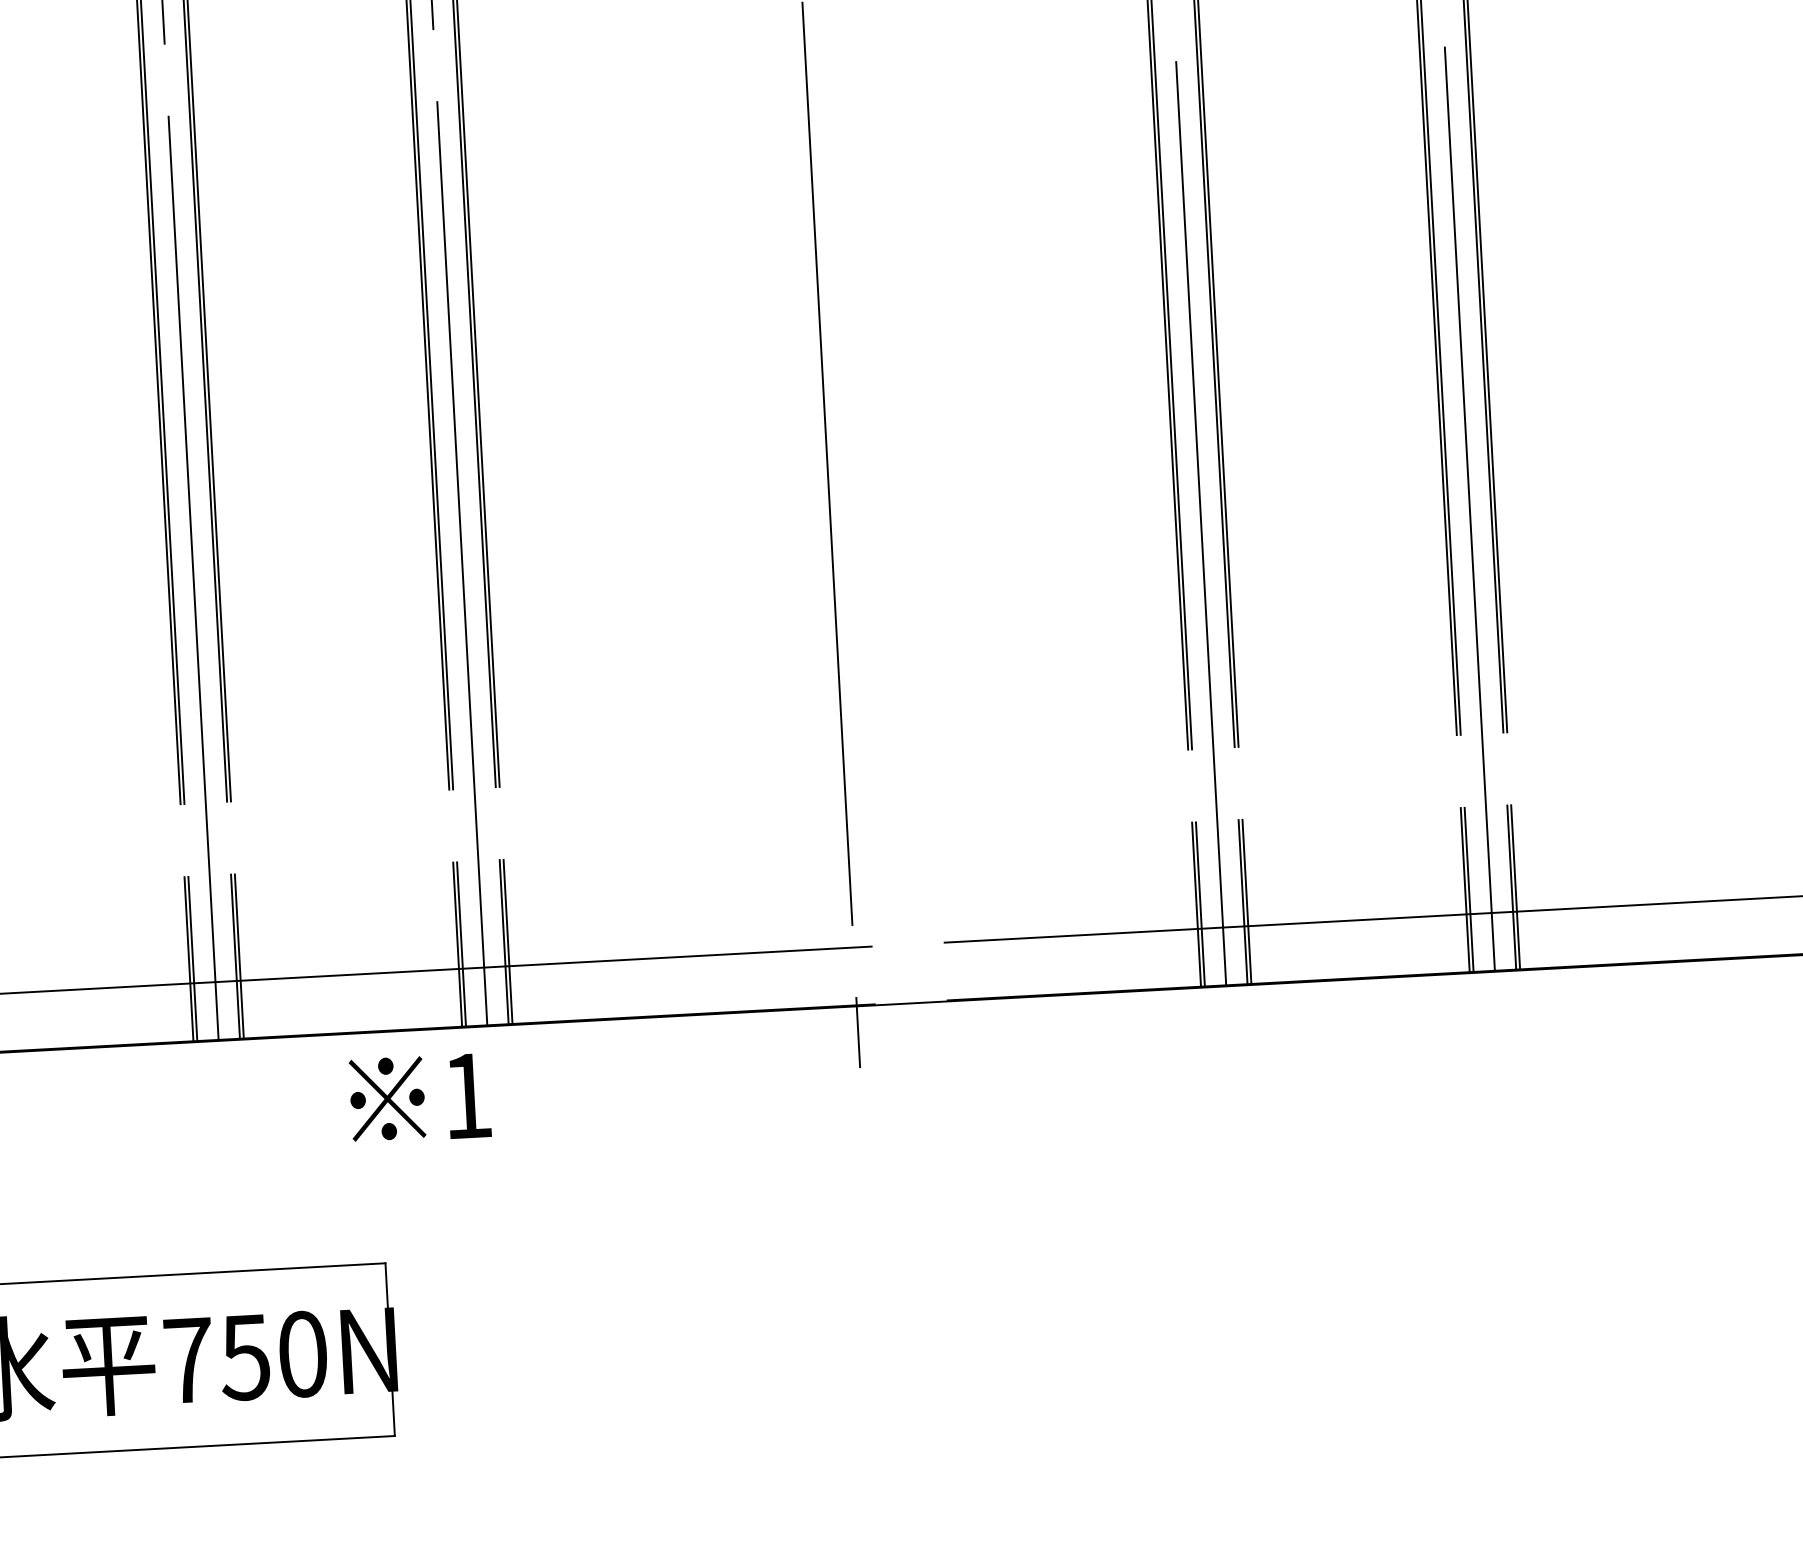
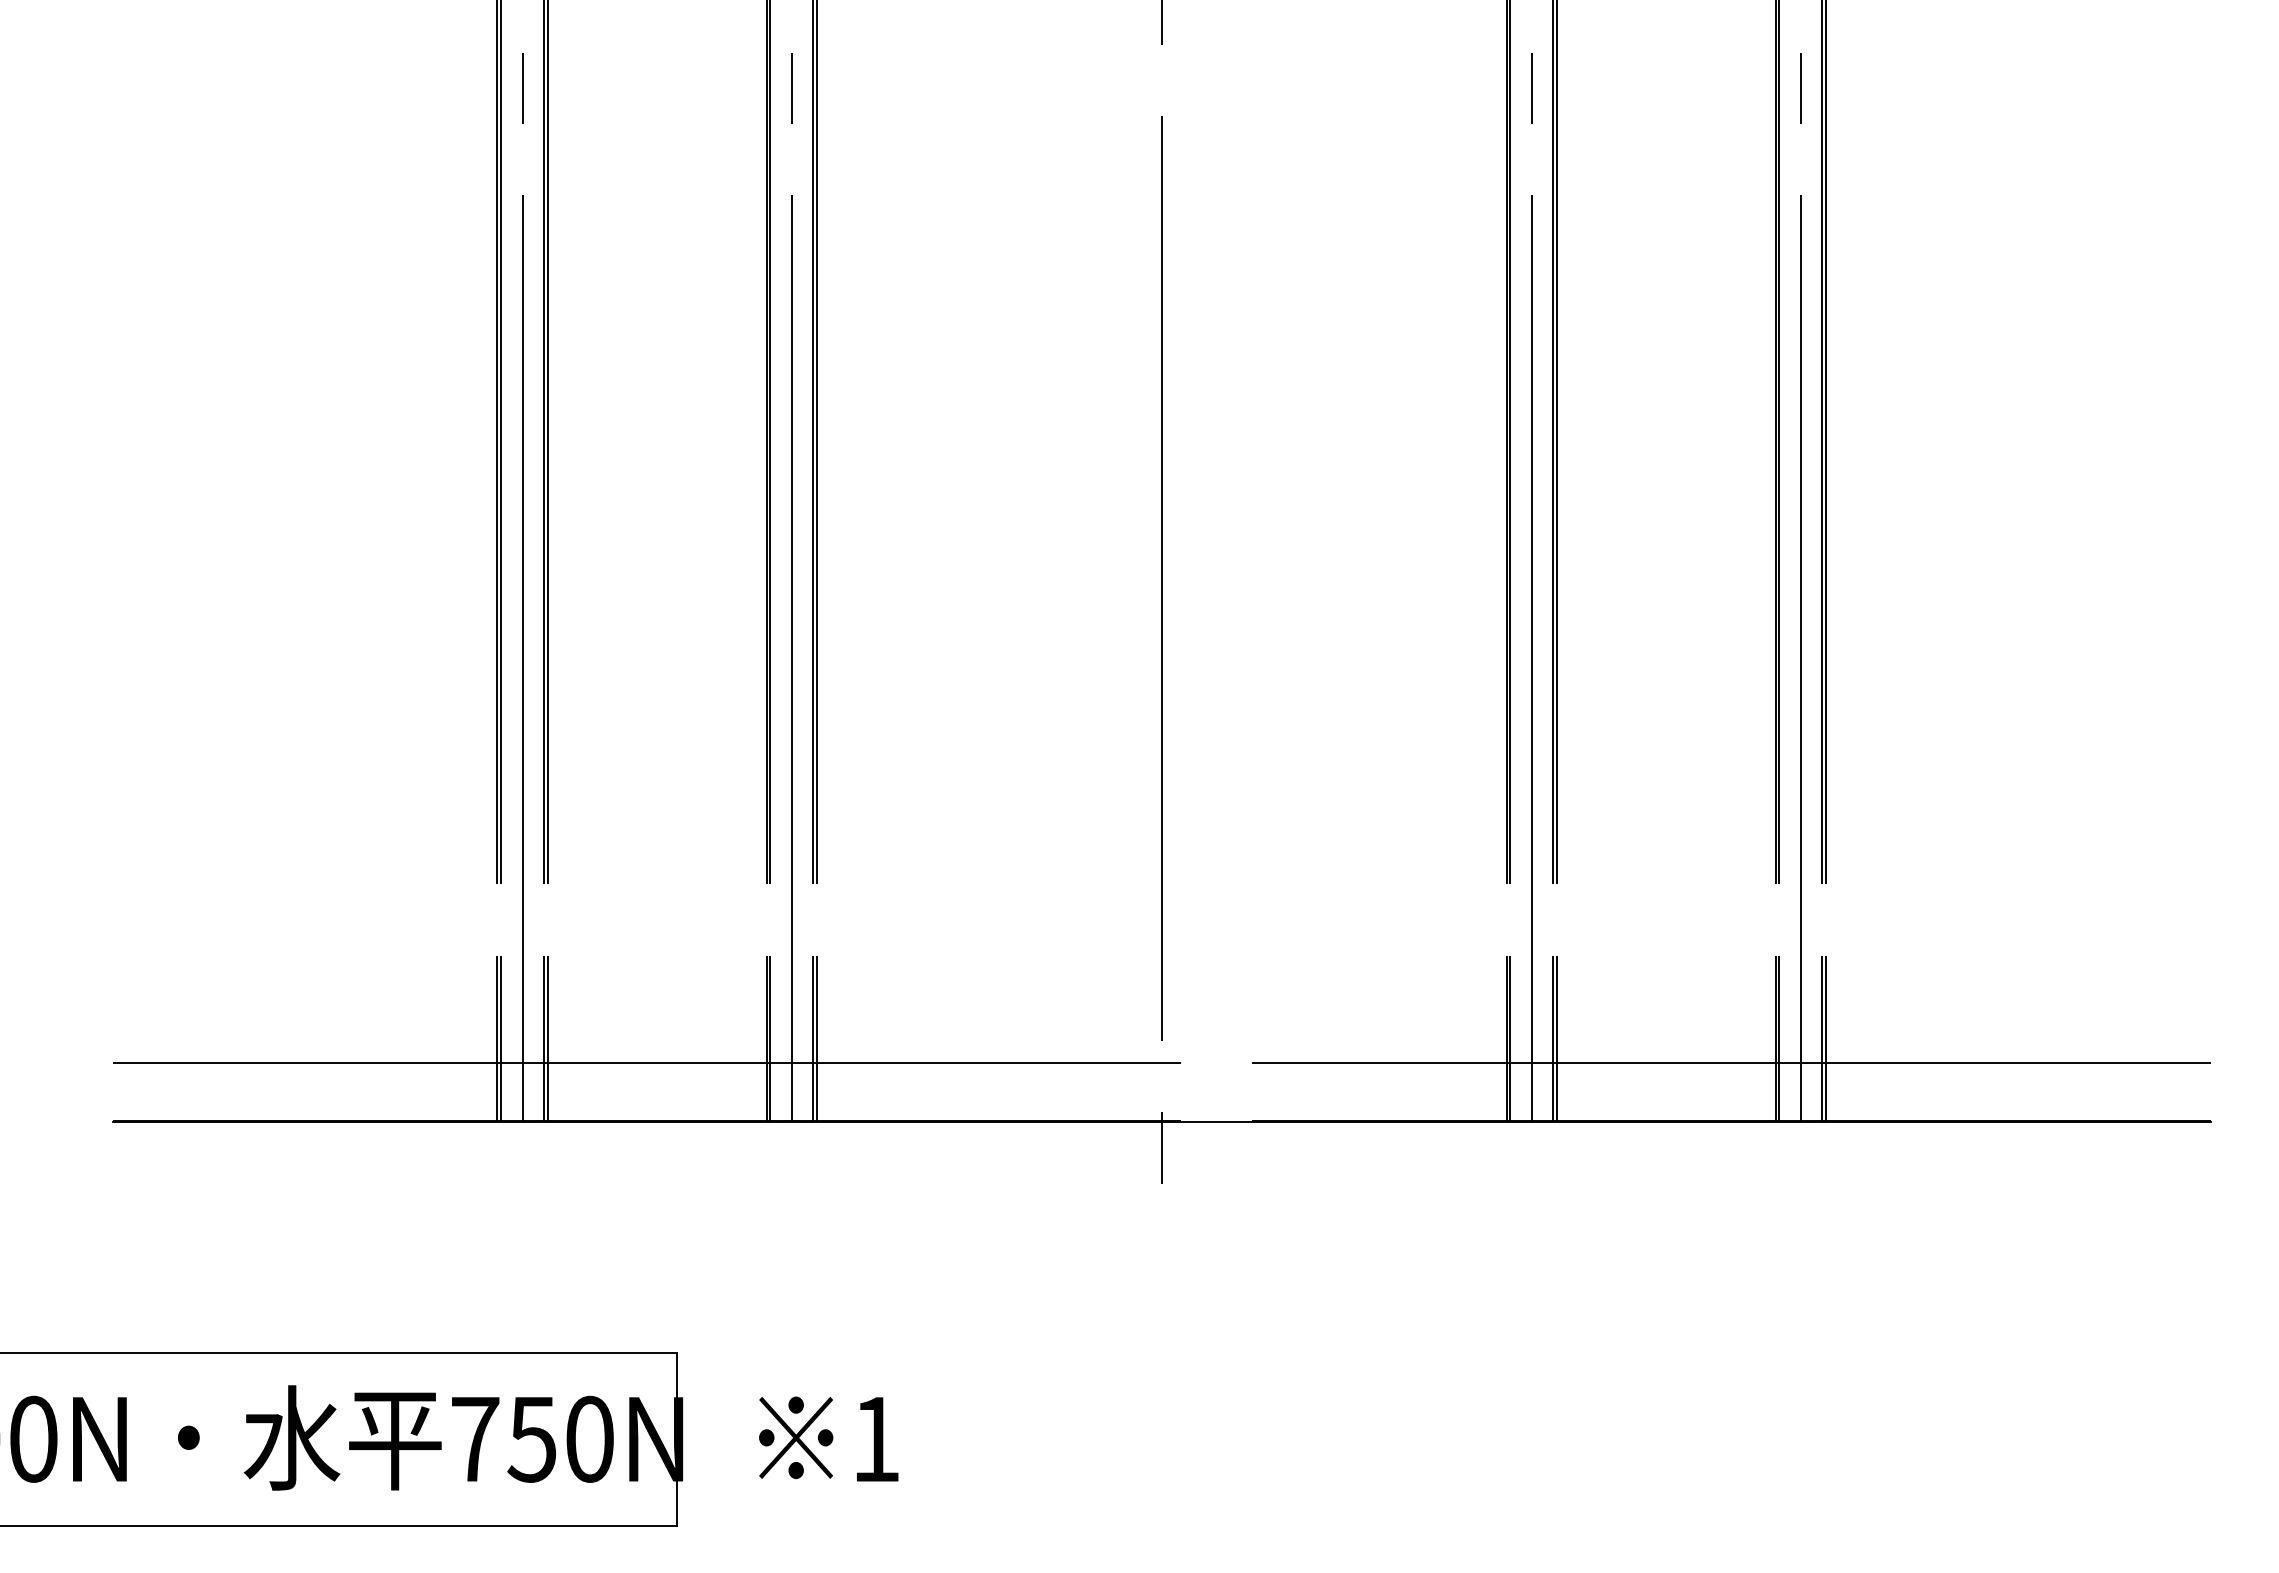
text: (419, 1097) -> (828, 1438), moved

